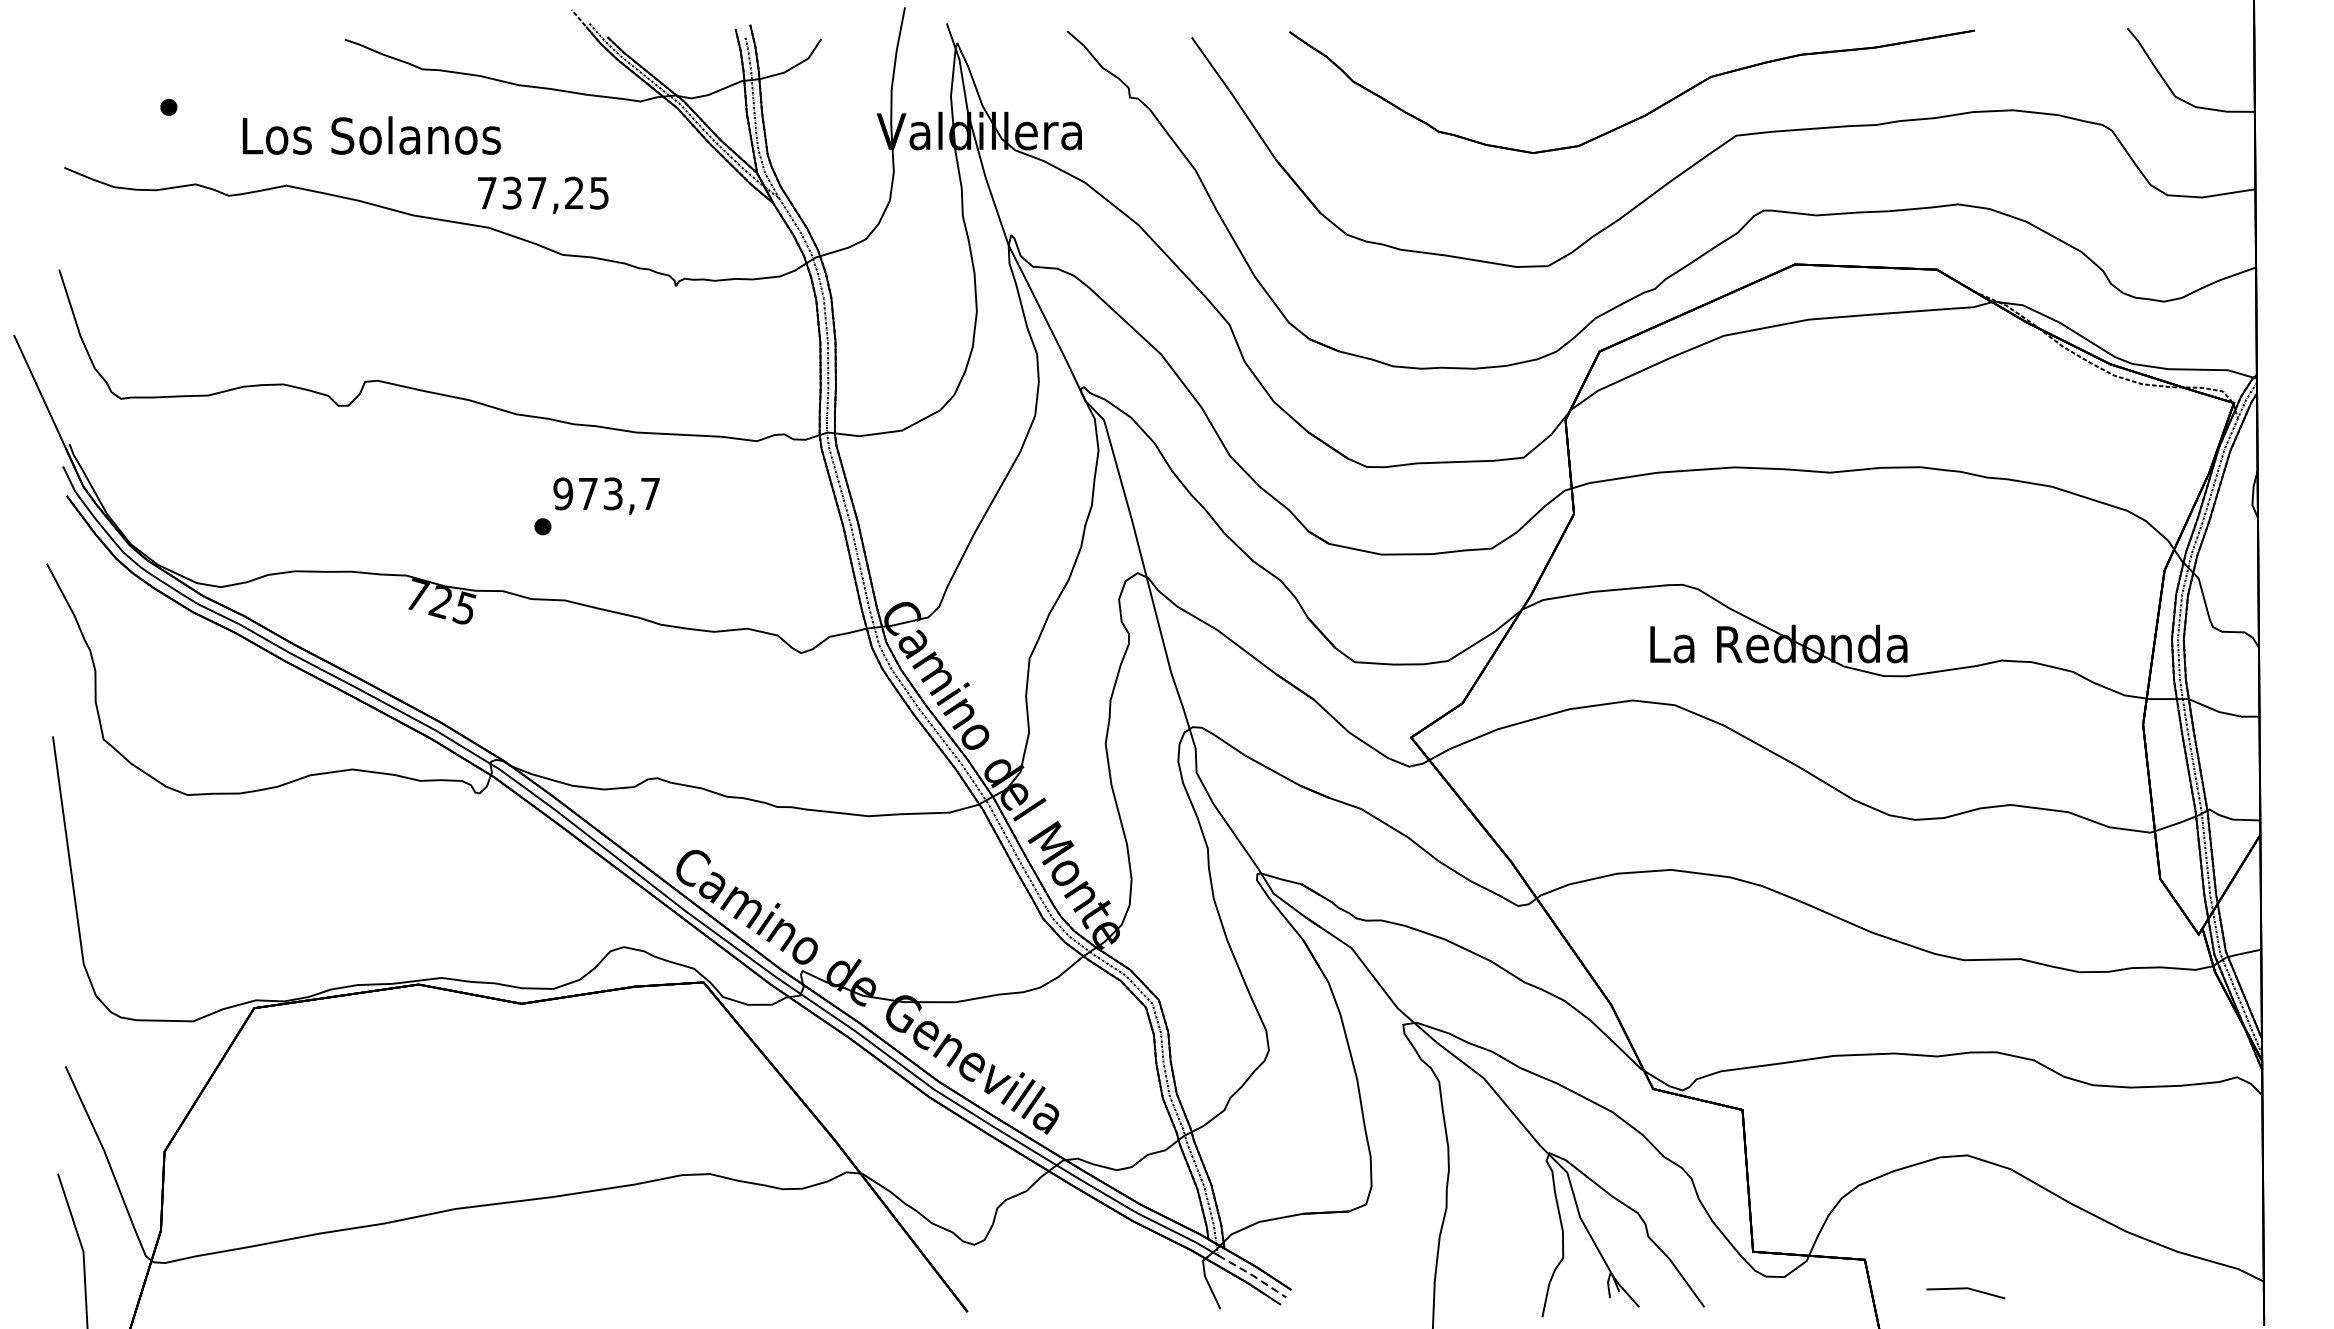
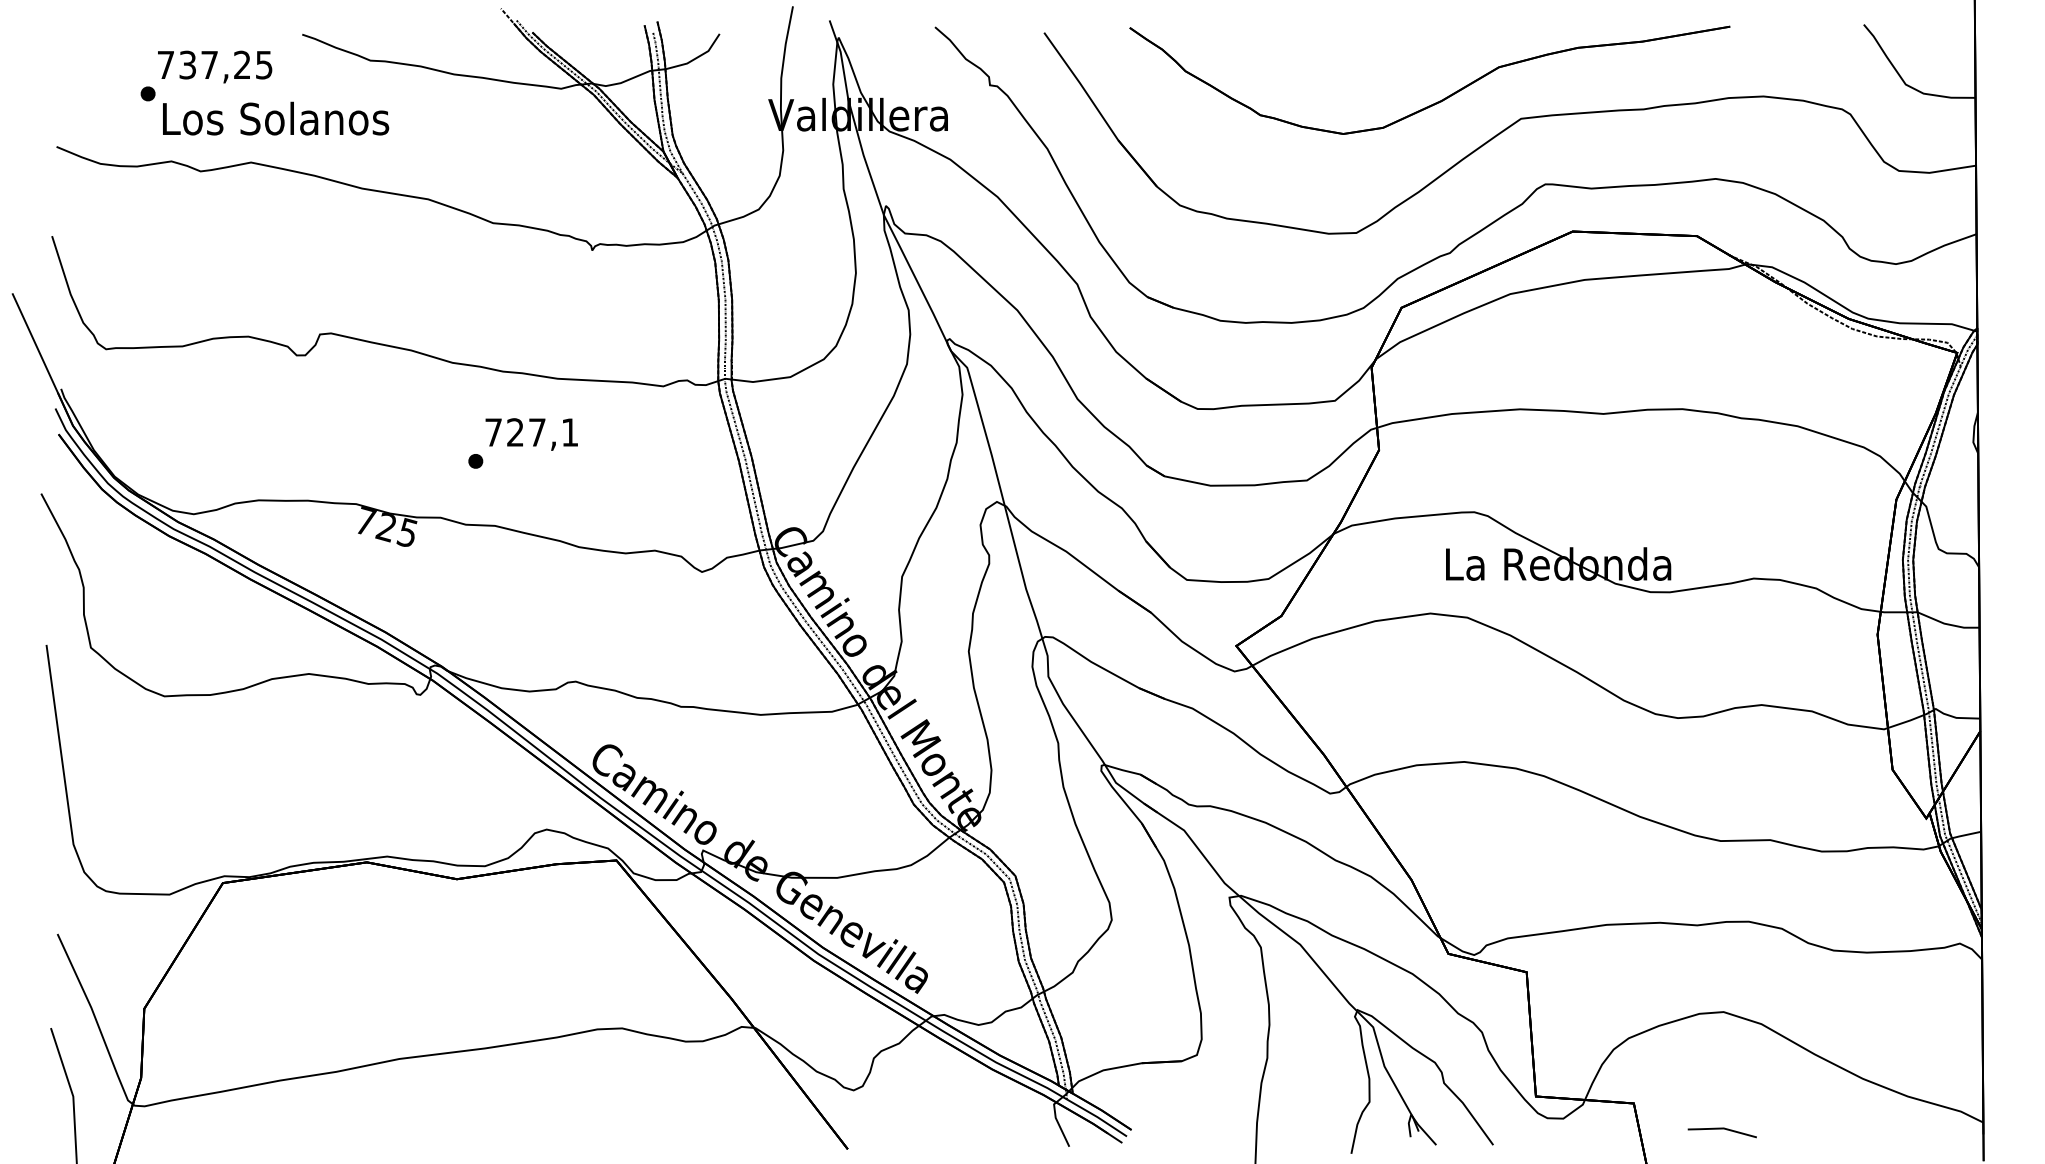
text: (372, 135) -> (276, 118), moved
text: (543, 194) -> (215, 66), moved
text: (606, 493) -> (531, 432), 973,7 -> 727,1
line: (1252, 1275) -> (1097, 1117), dashed -> solid

